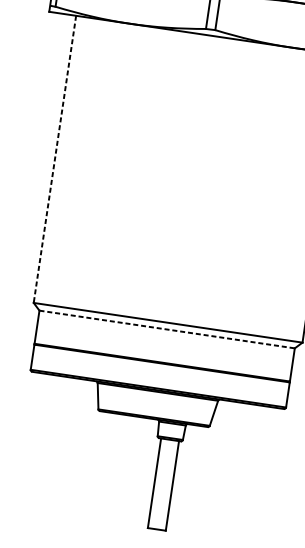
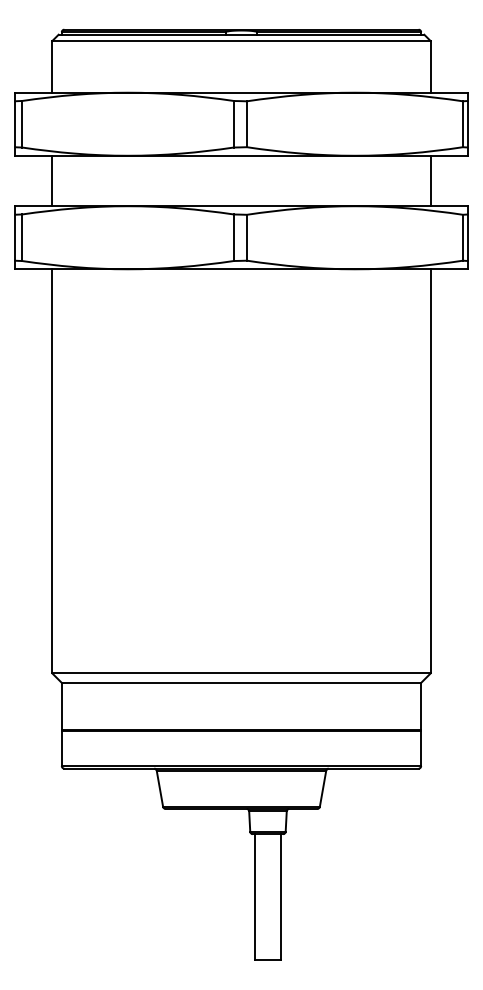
line: (55, 159) -> (52, 471), dashed -> solid
line: (167, 329) -> (241, 682), dashed -> solid

